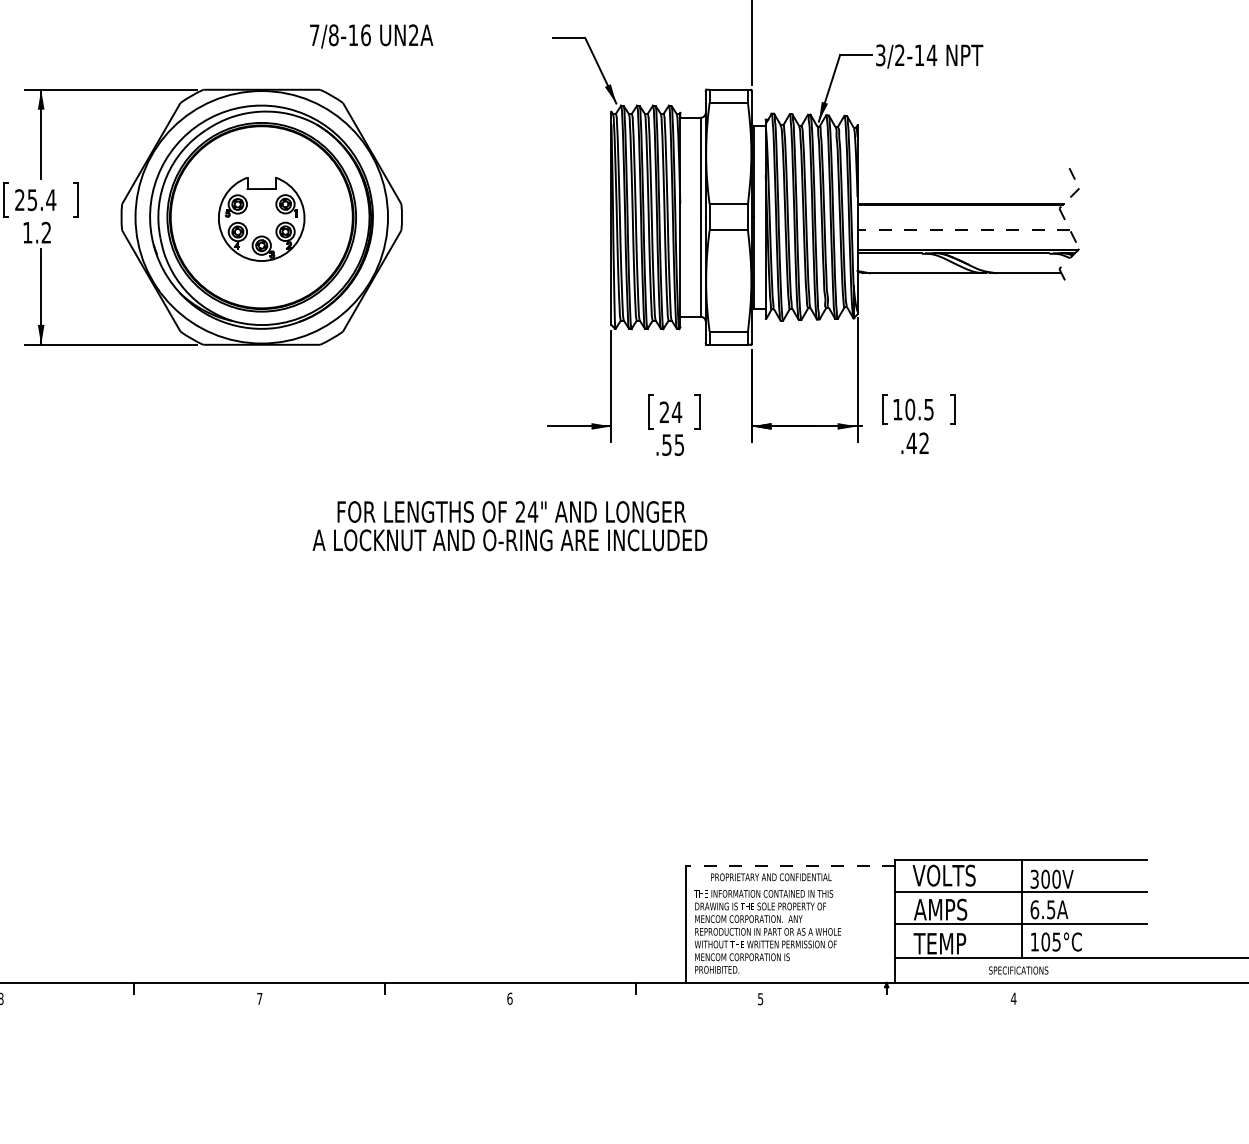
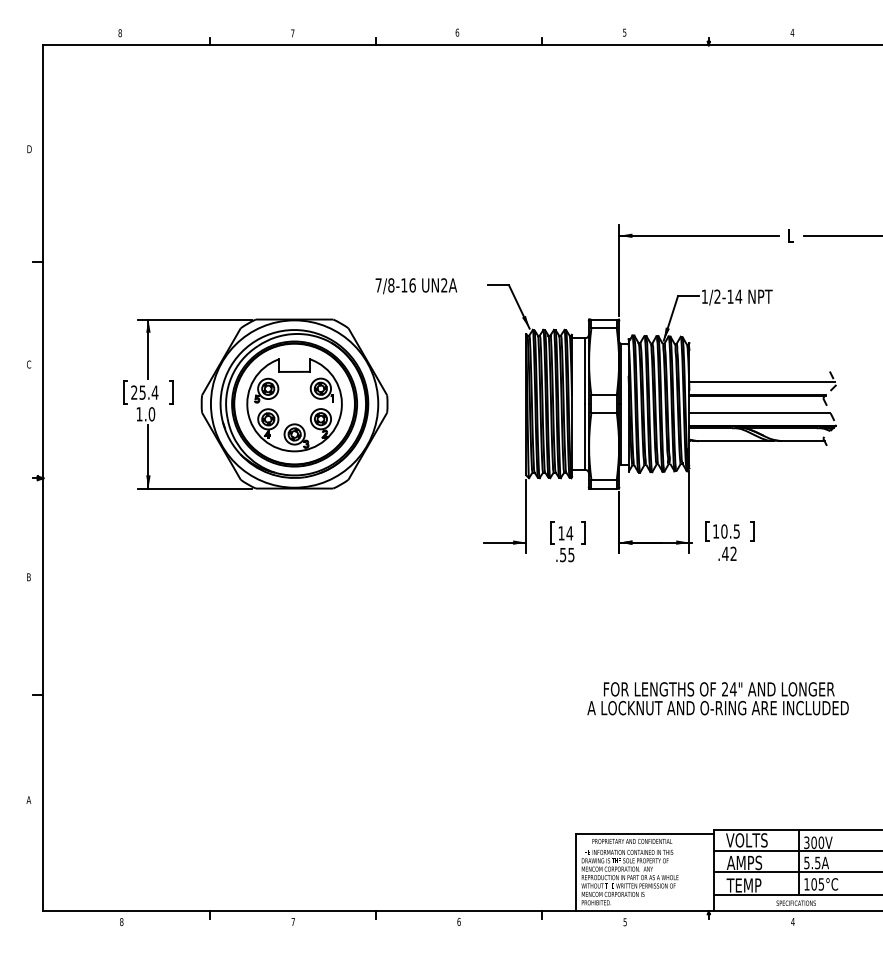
text: (371, 36) -> (416, 286), moved
text: (880, 55) -> (704, 296), 3/2-14 -> 1/2-14
line: (967, 184) -> (762, 382), added
part: (261, 219) -> (294, 405), size x1.67
line: (963, 230) -> (759, 412), dashed -> solid
text: (45, 233) -> (151, 414), 1.2 -> 1.0
text: (664, 412) -> (561, 533), 24 -> 14
text: (509, 525) -> (717, 698), moved
line: (789, 866) -> (644, 834), dashed -> solid
text: (1034, 909) -> (806, 862), 6.5A -> 5.5A

